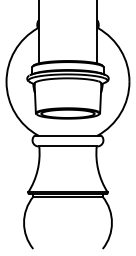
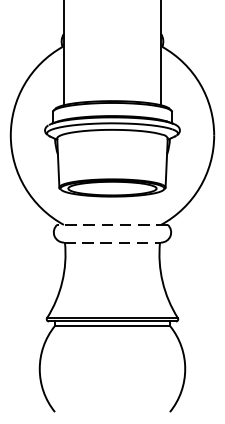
line: (67, 135) -> (111, 224), solid -> dashed
line: (68, 146) -> (113, 242), solid -> dashed

